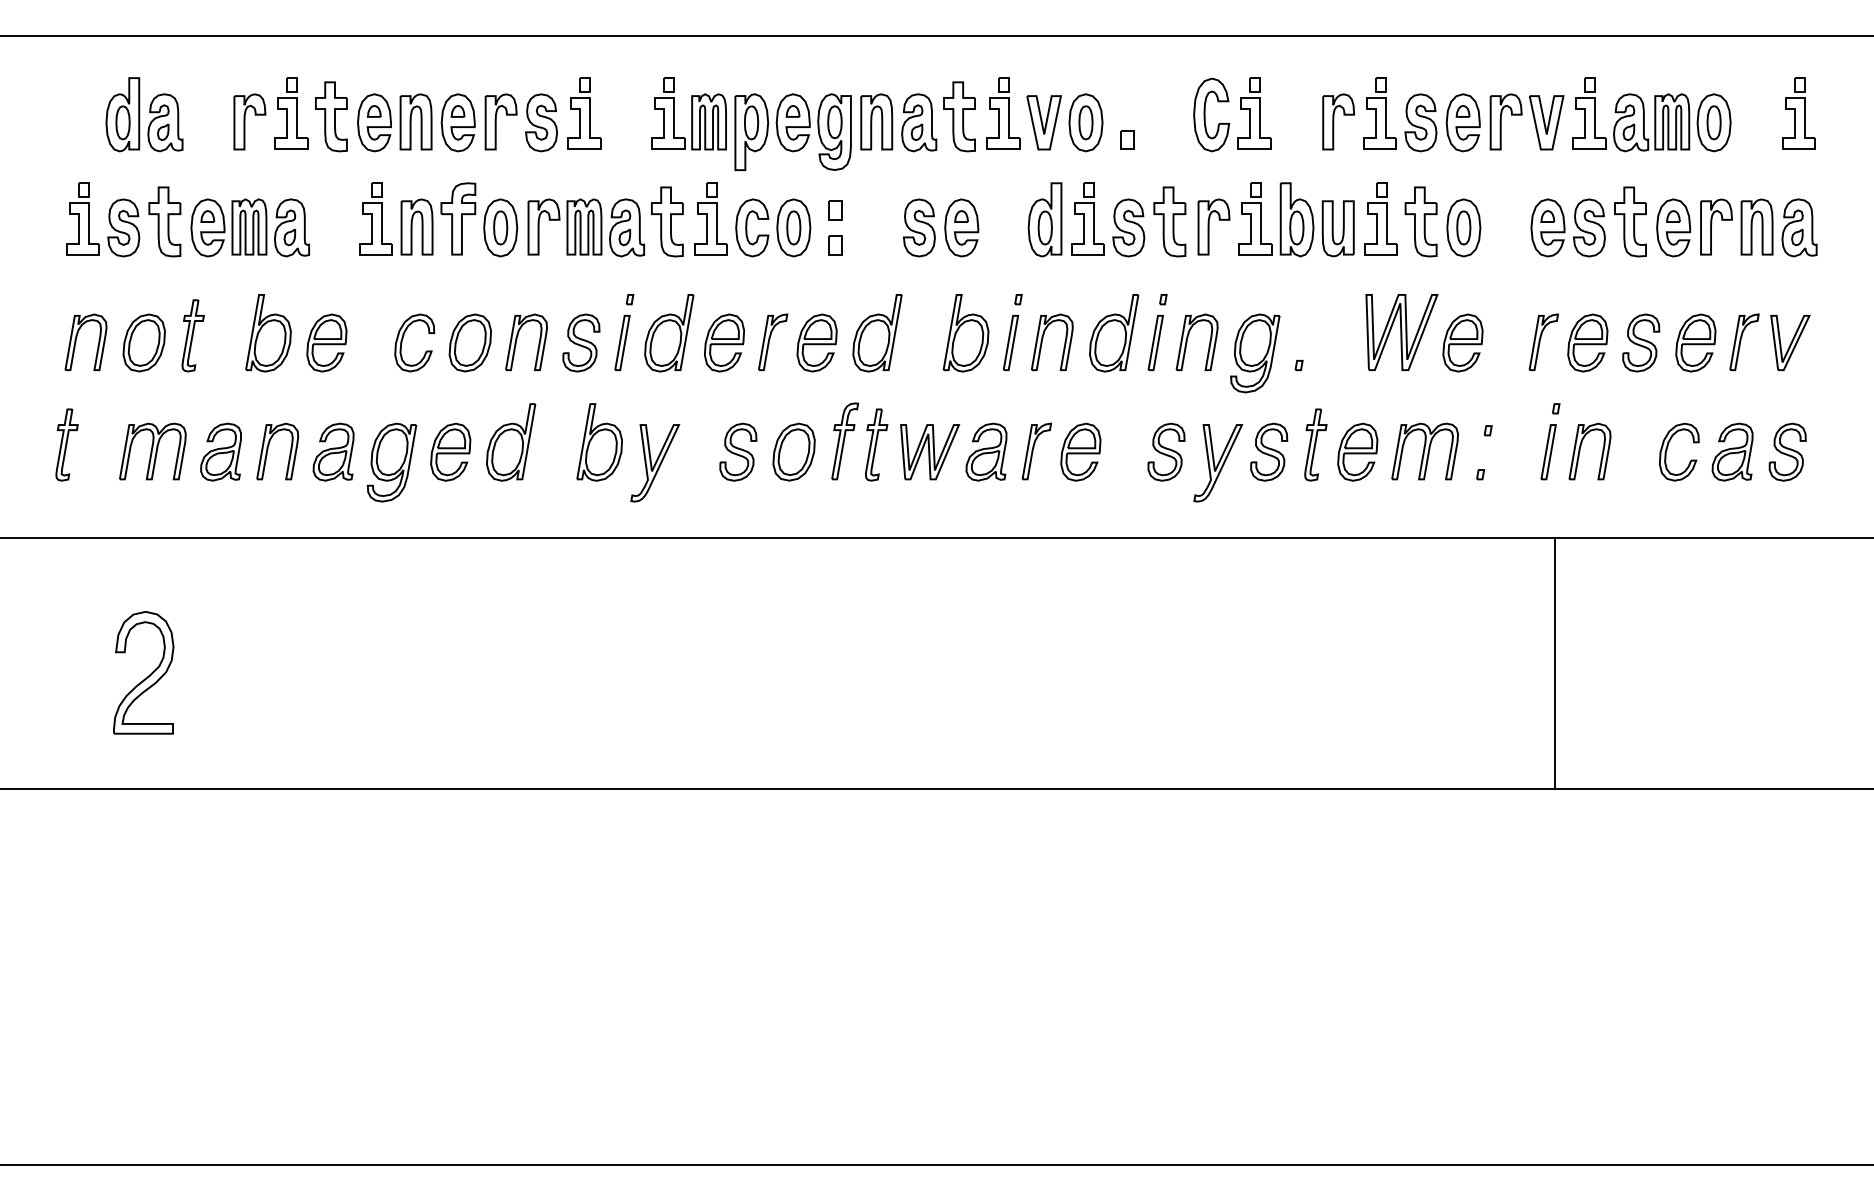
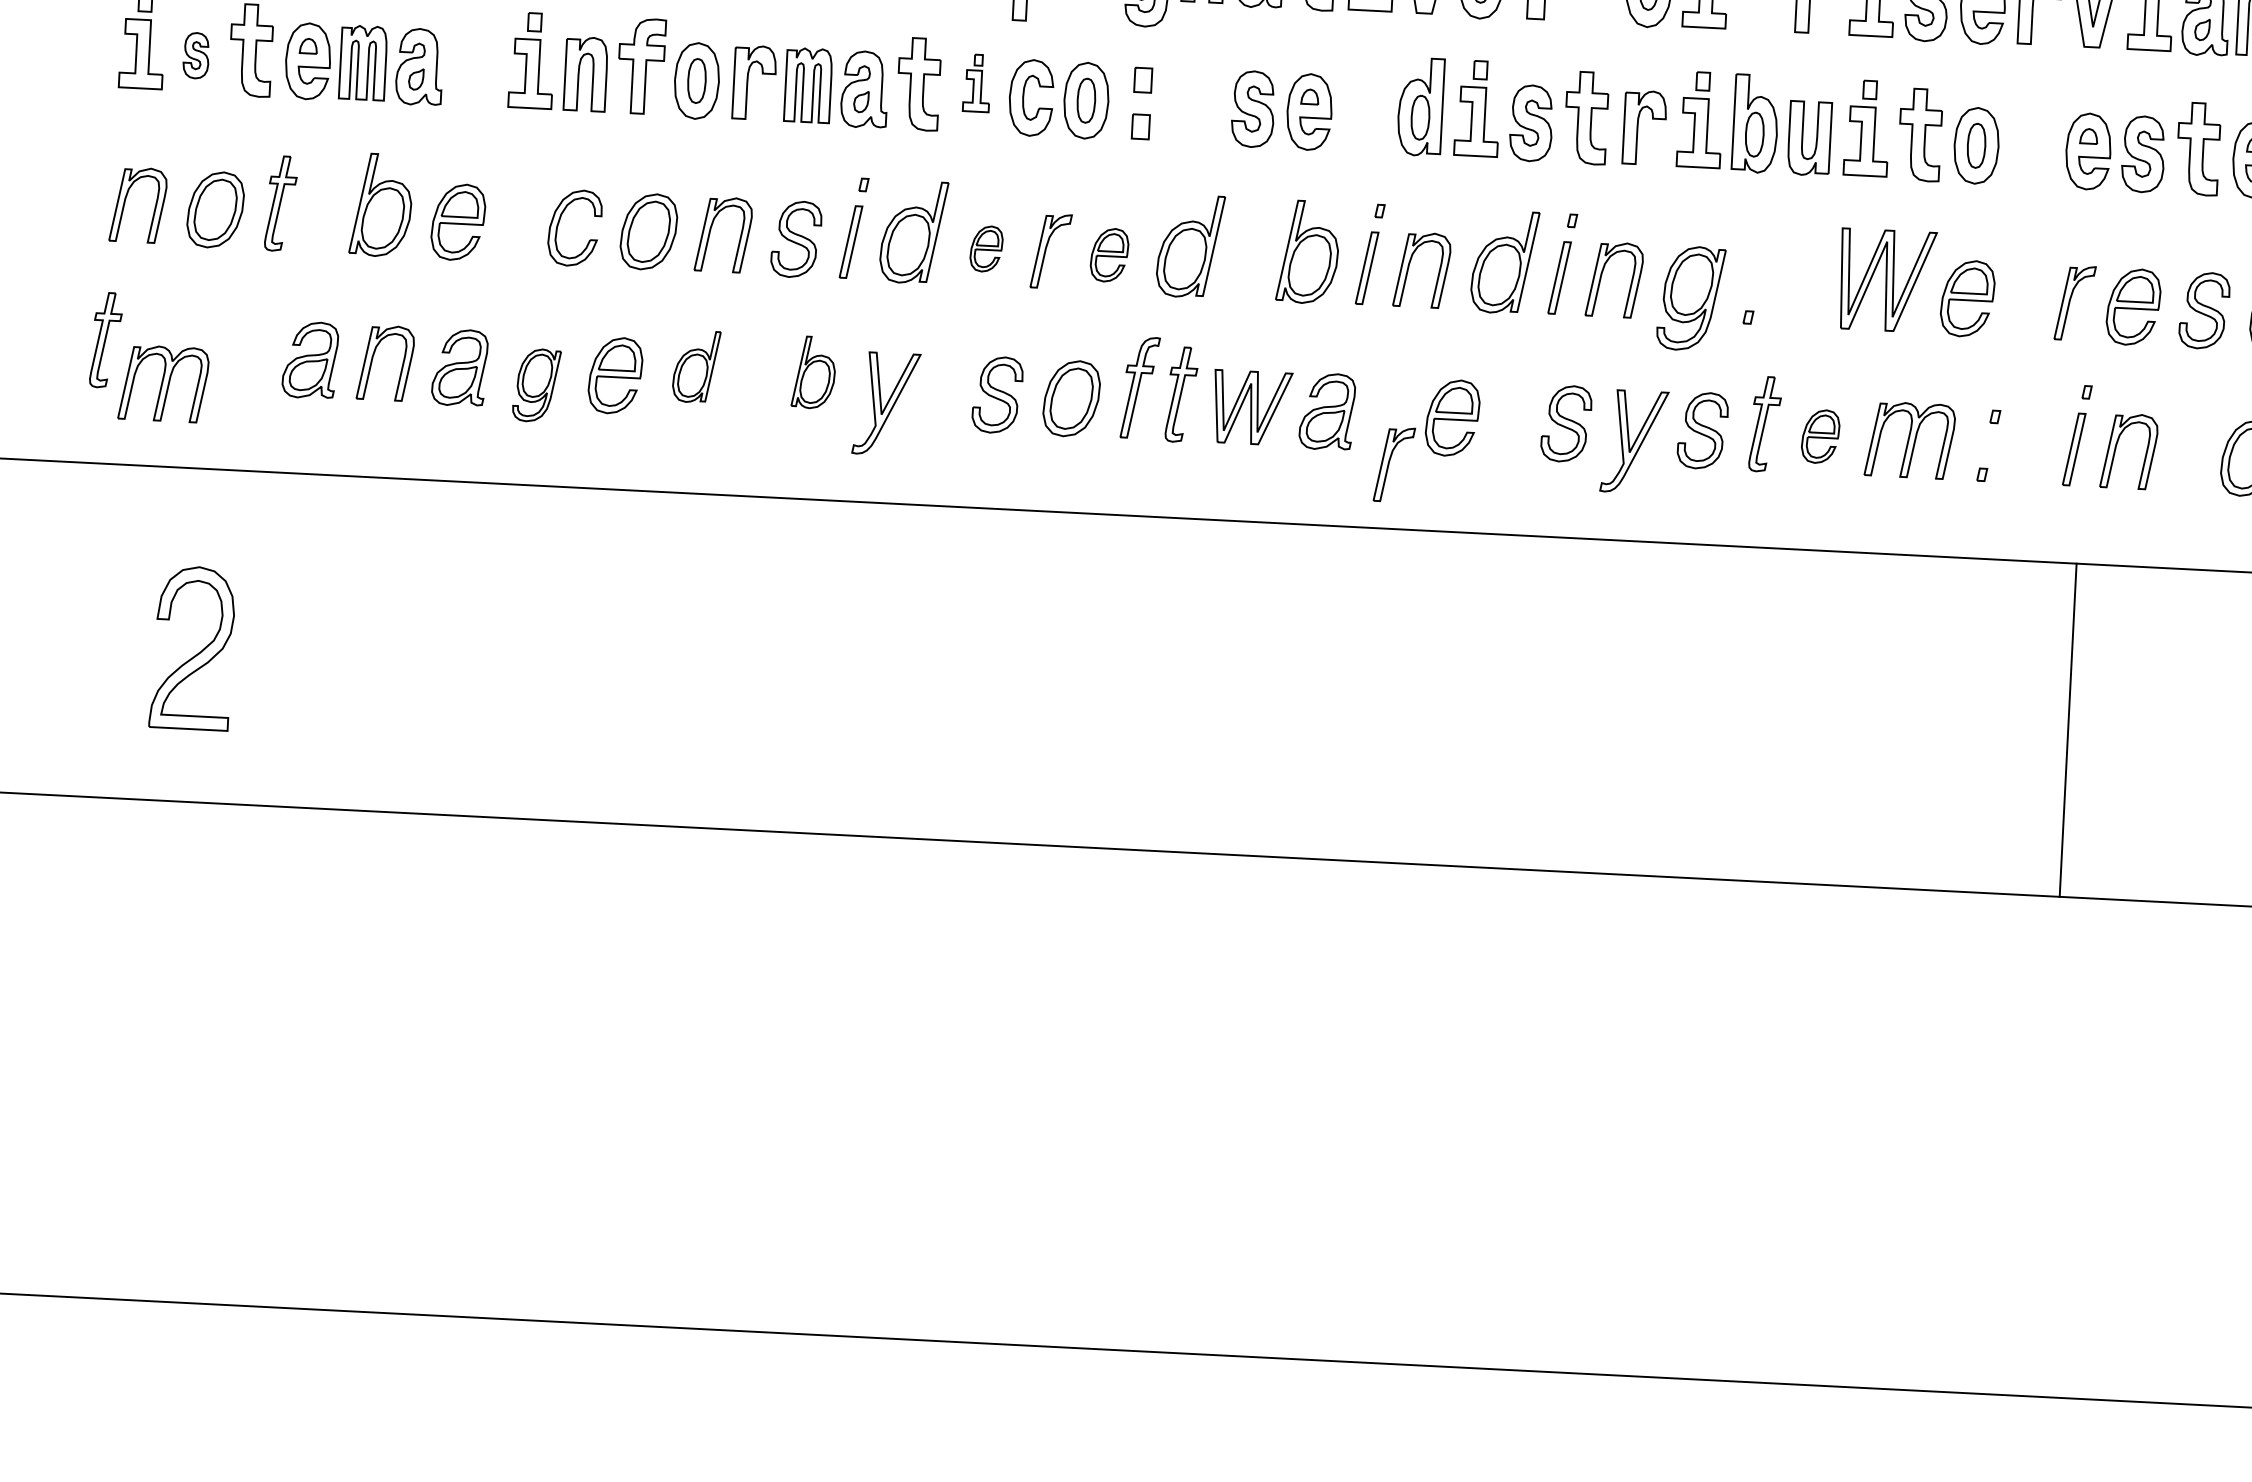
part: (710, 218) -> (976, 82), size x0.6
part: (123, 227) -> (195, 55), size x0.6
part: (724, 342) -> (986, 248), size x0.6
part: (816, 342) -> (1108, 254), size x0.7
part: (511, 442) -> (696, 366), size x0.7
part: (599, 442) -> (813, 372), size x0.7
part: (152, 451) -> (163, 383), moved
part: (1036, 451) -> (1393, 464), moved
part: (1357, 451) -> (1820, 435), size x0.7
part: (391, 462) -> (536, 385), size x0.7

